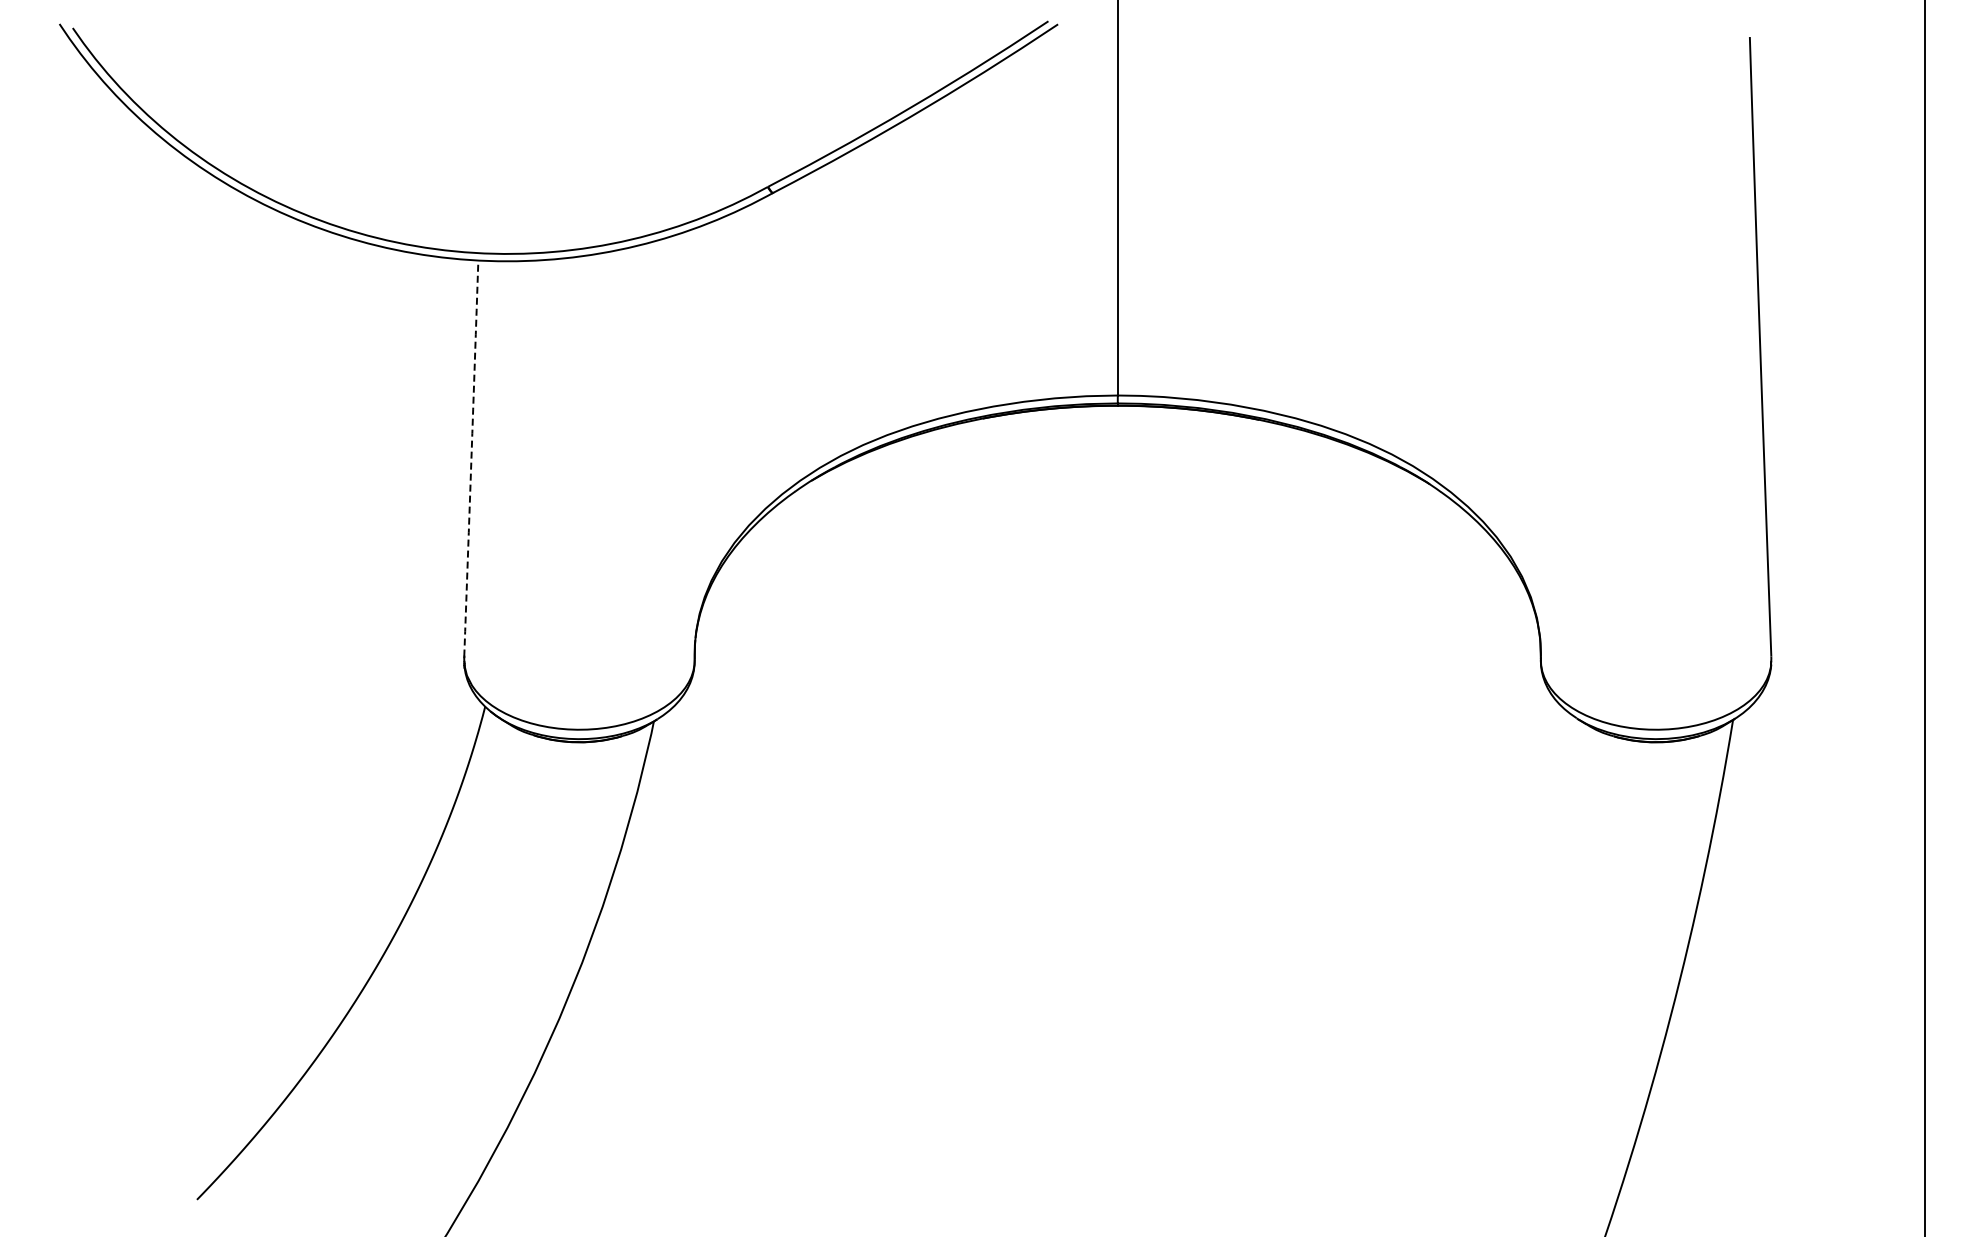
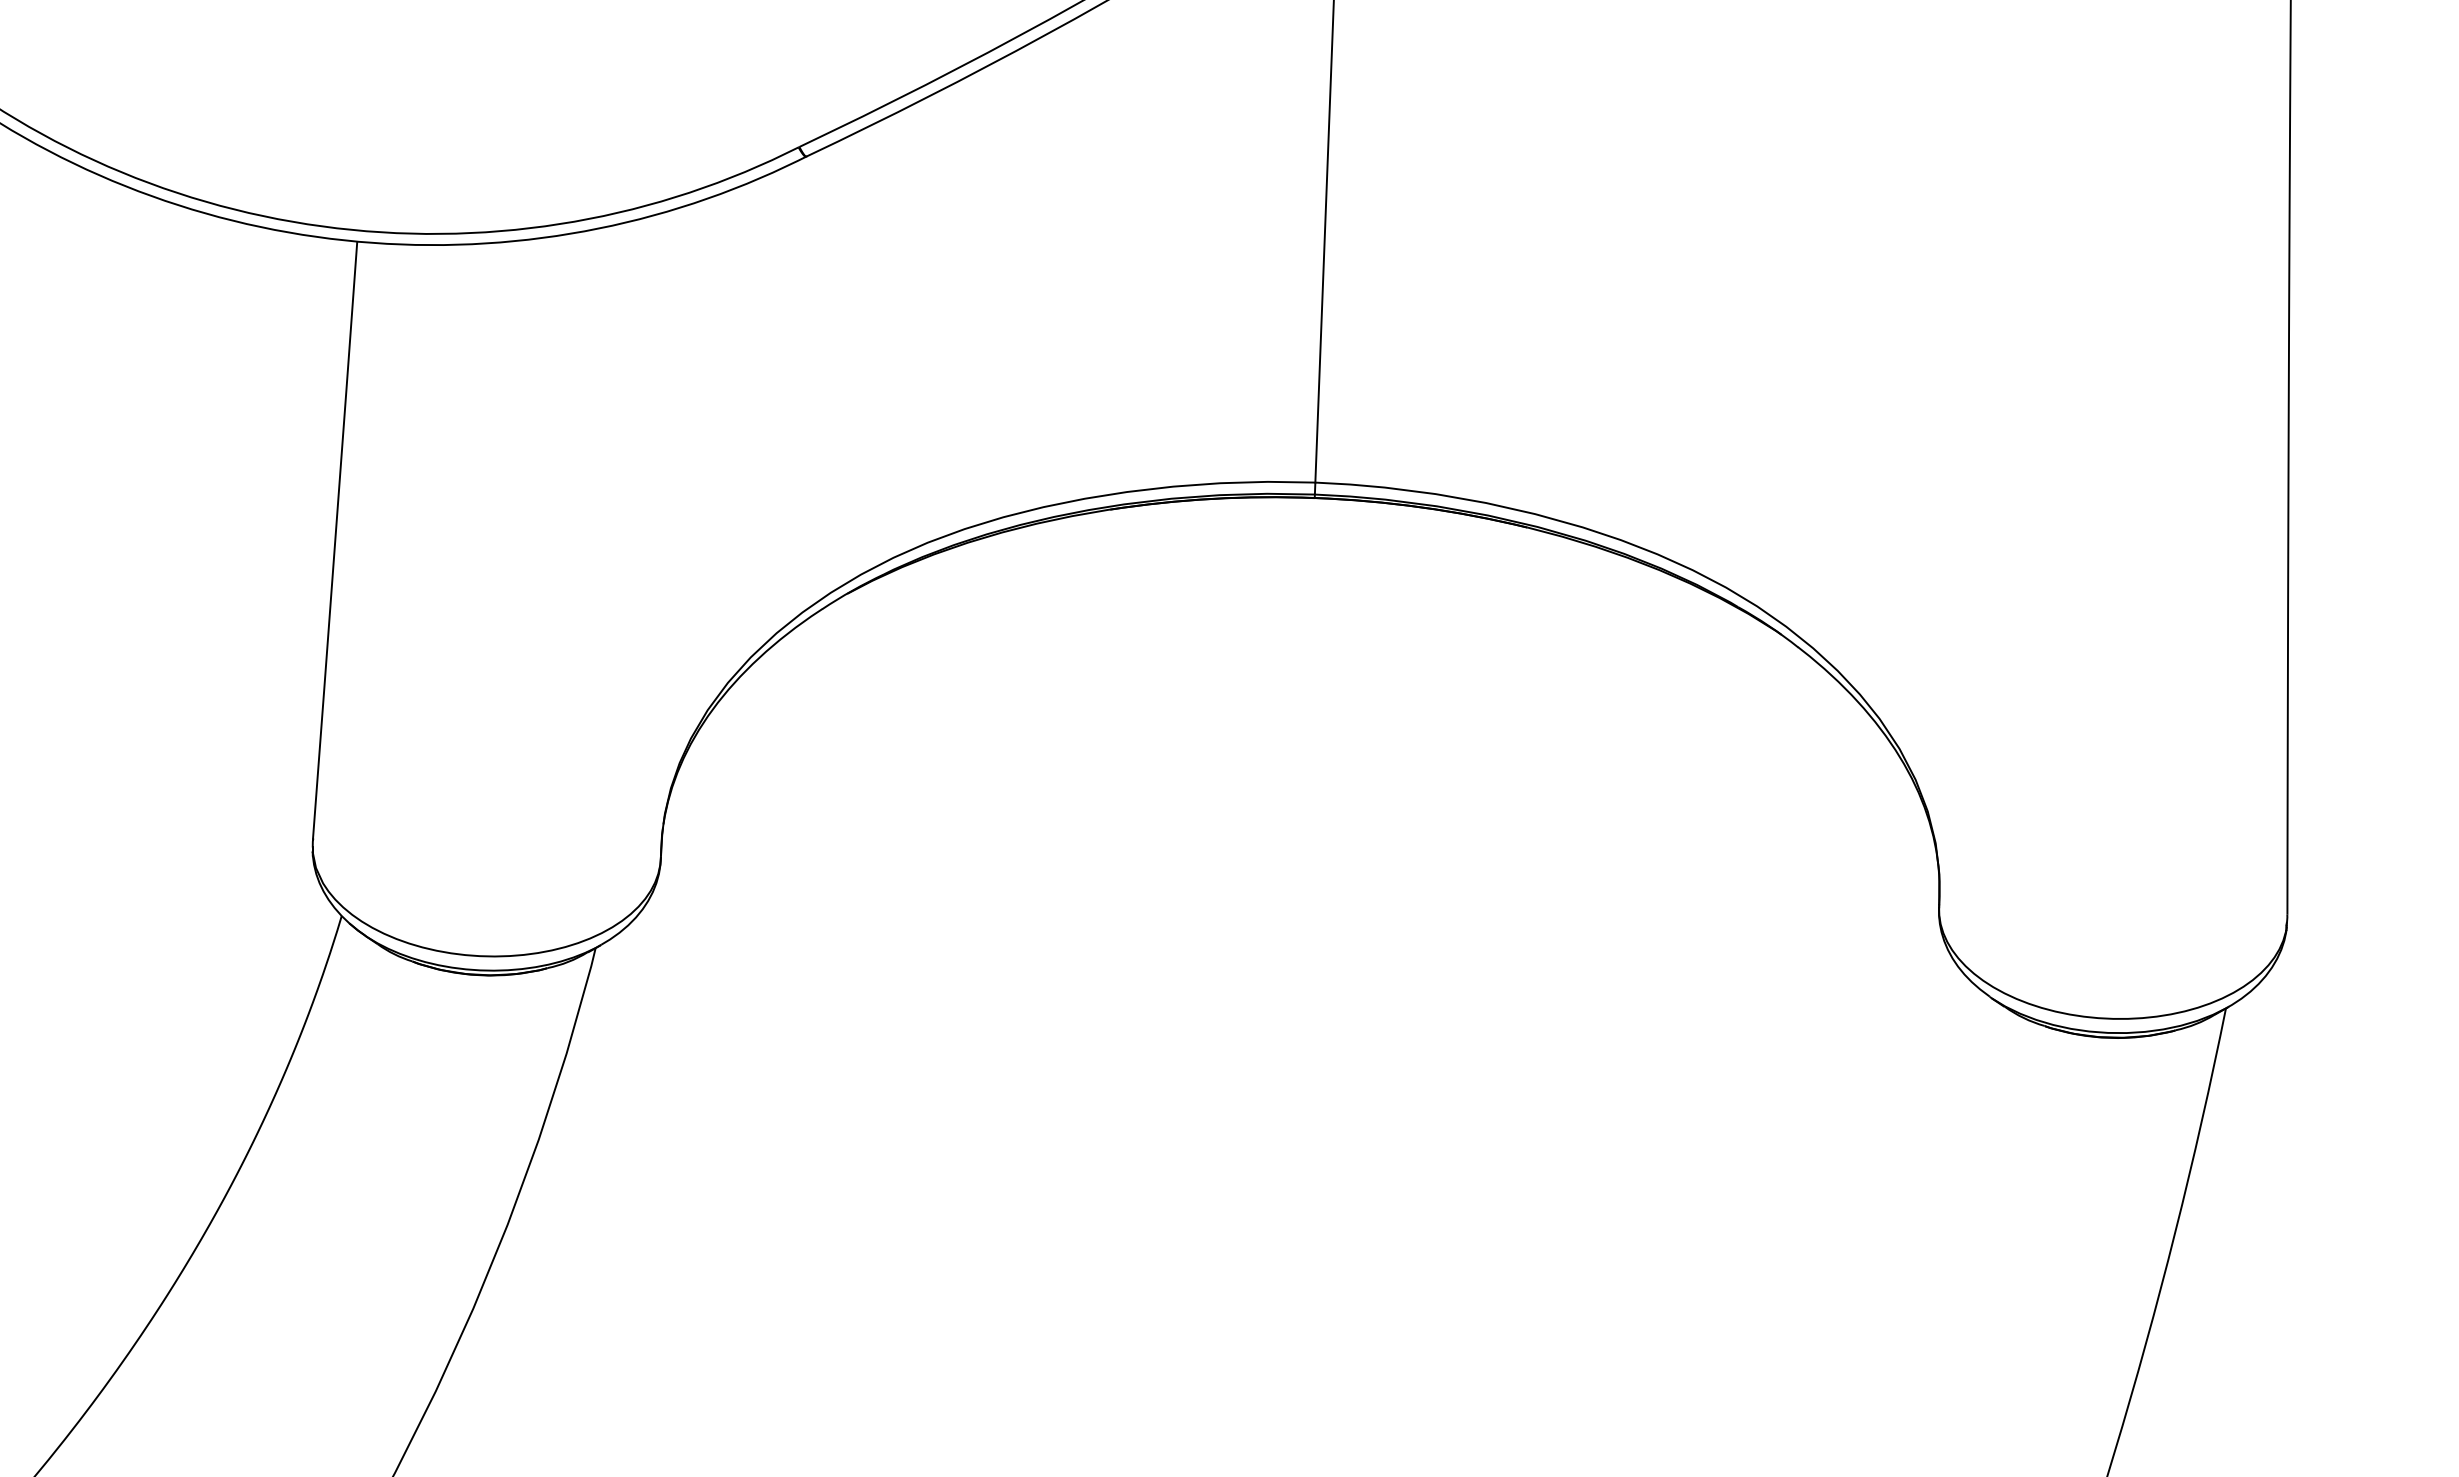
arc: (471, 458) -> (335, 540), dashed -> solid

